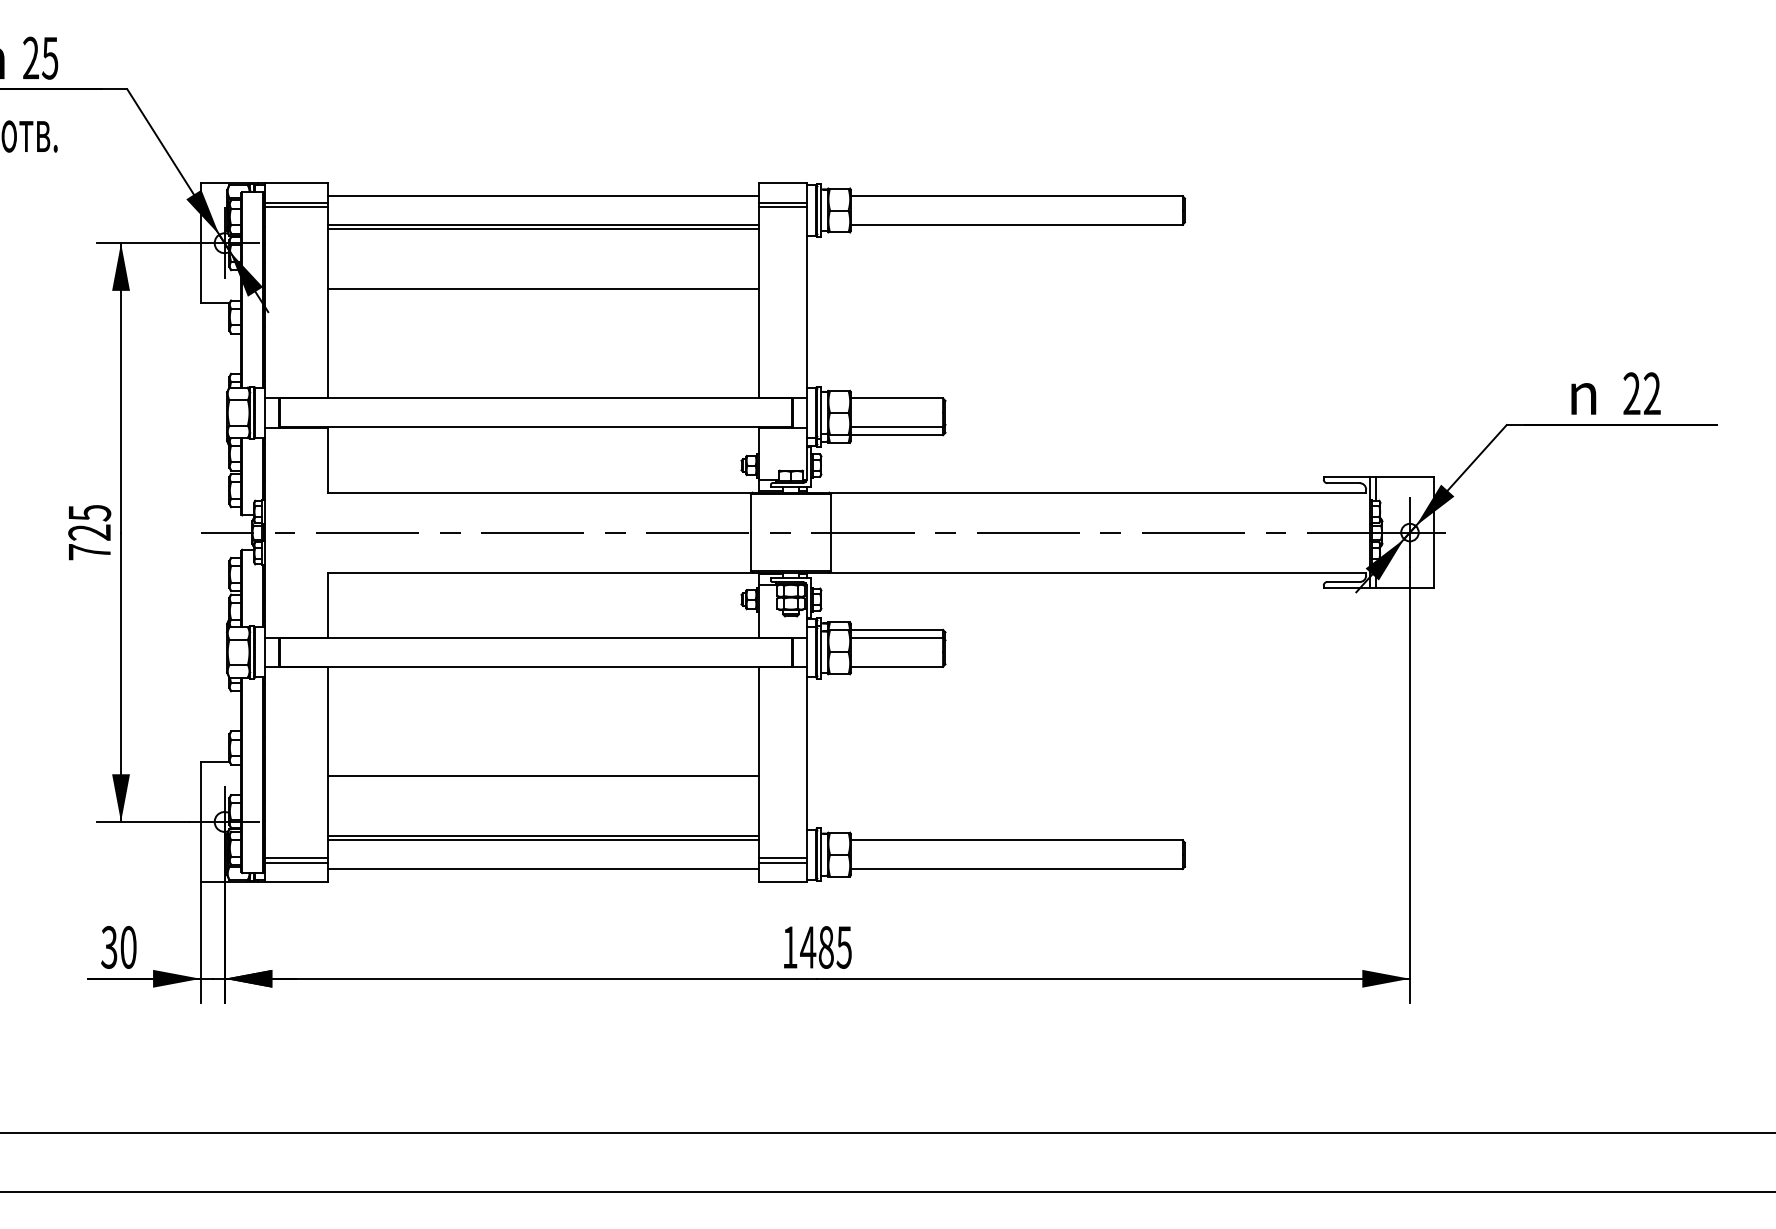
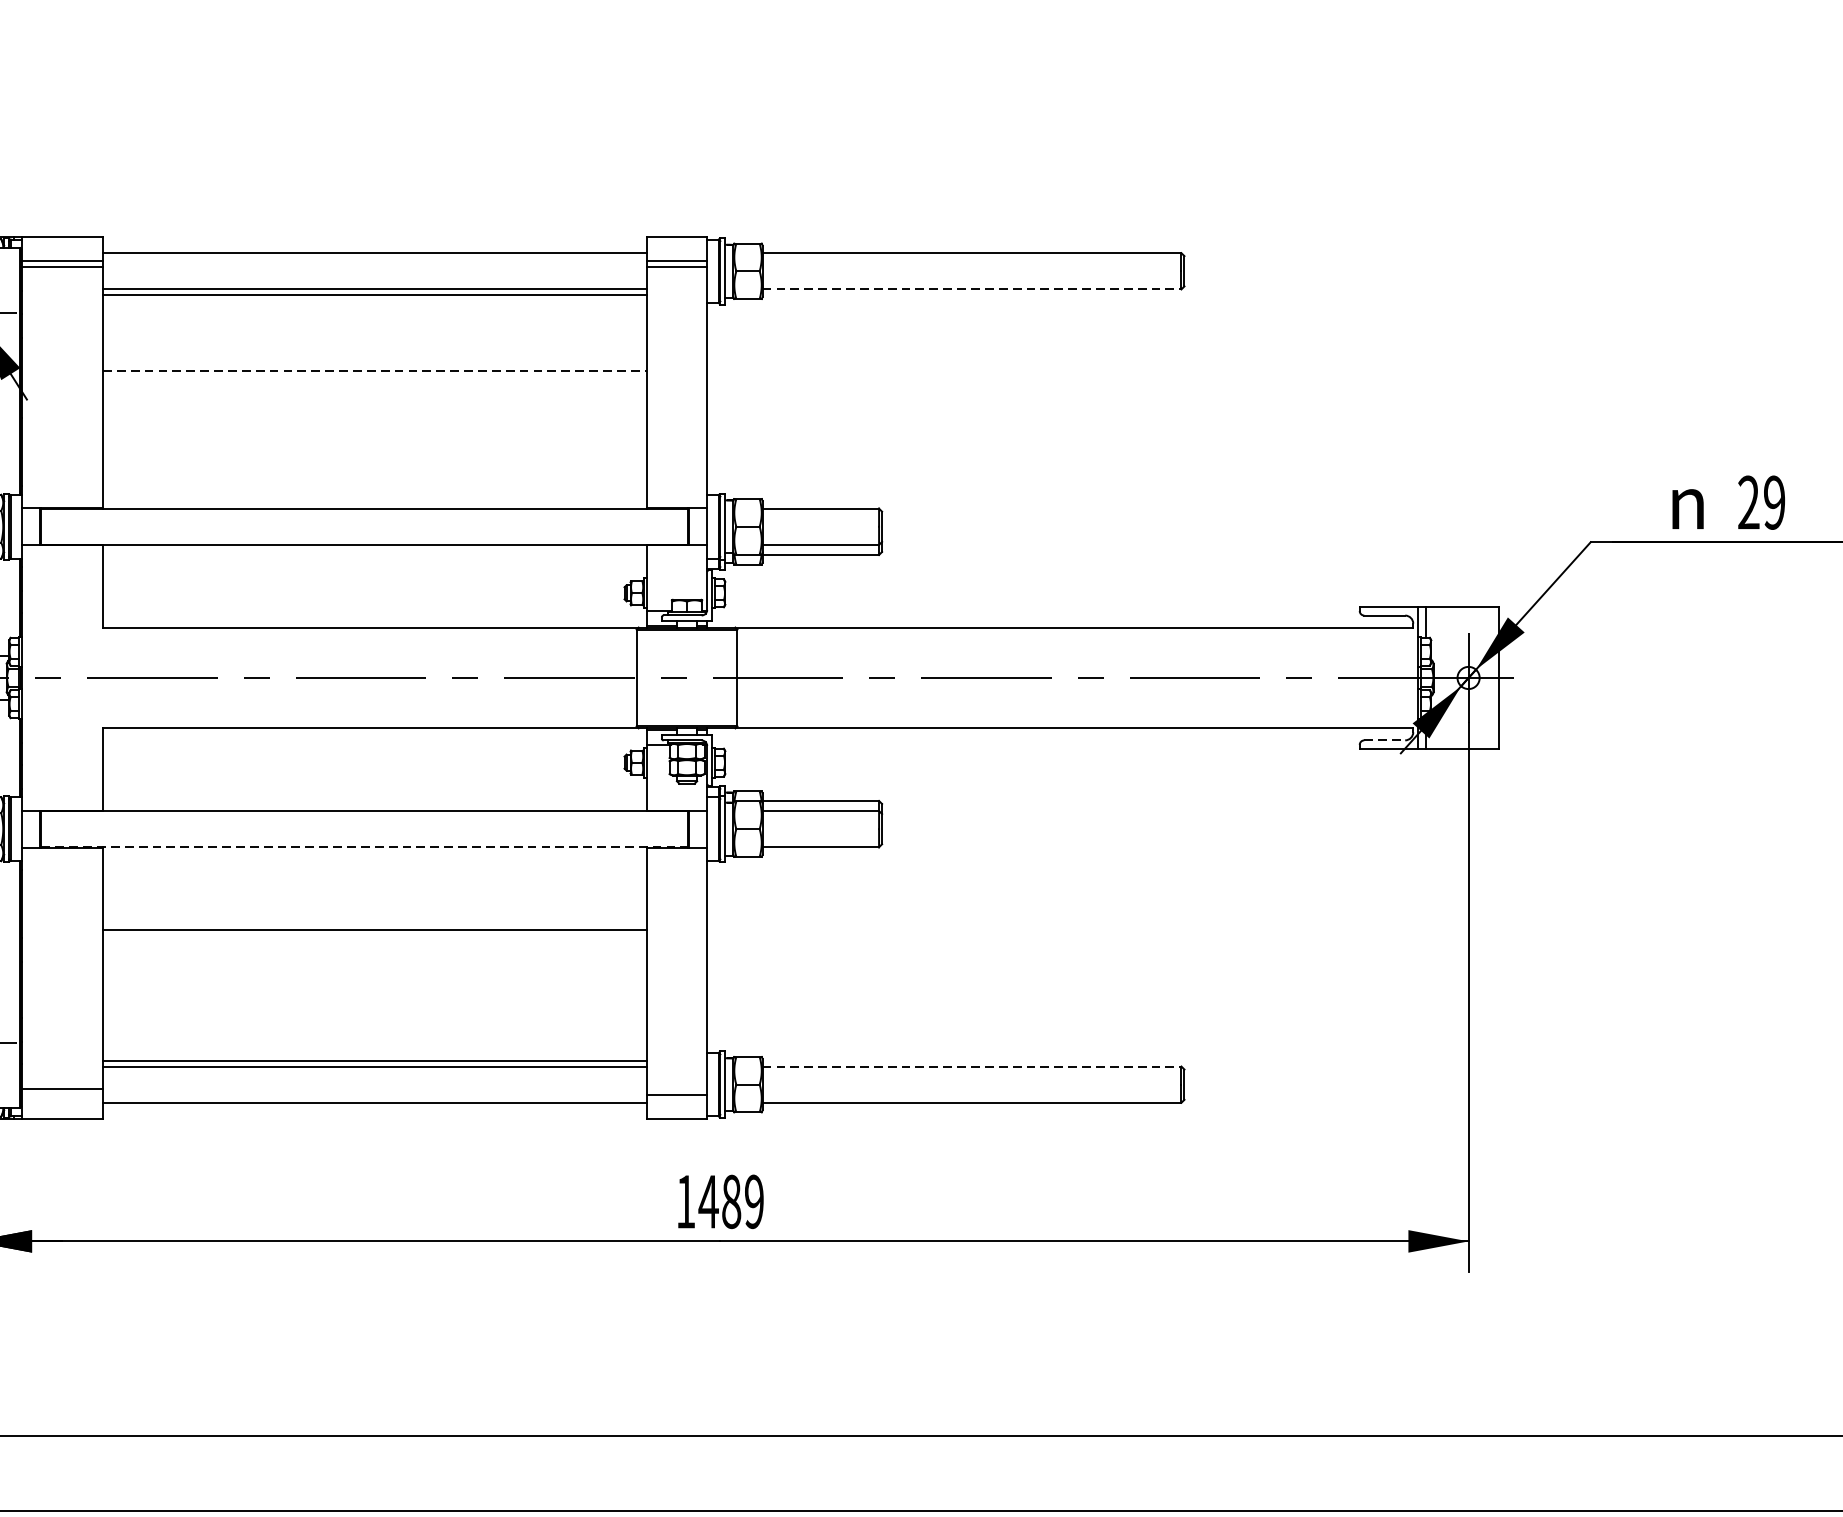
line: (1016, 224) -> (971, 288), solid -> dashed
line: (544, 289) -> (375, 371), solid -> dashed
text: (1651, 394) -> (1773, 503), 22 -> 29
line: (1344, 582) -> (1385, 740), solid -> dashed
line: (536, 666) -> (365, 847), solid -> dashed
line: (543, 776) -> (374, 930), moved
line: (1016, 840) -> (971, 1066), solid -> dashed
line: (782, 858) -> (676, 1089), removed
line: (296, 862) -> (62, 1094), removed
text: (843, 947) -> (753, 1201), 1485 -> 1489

